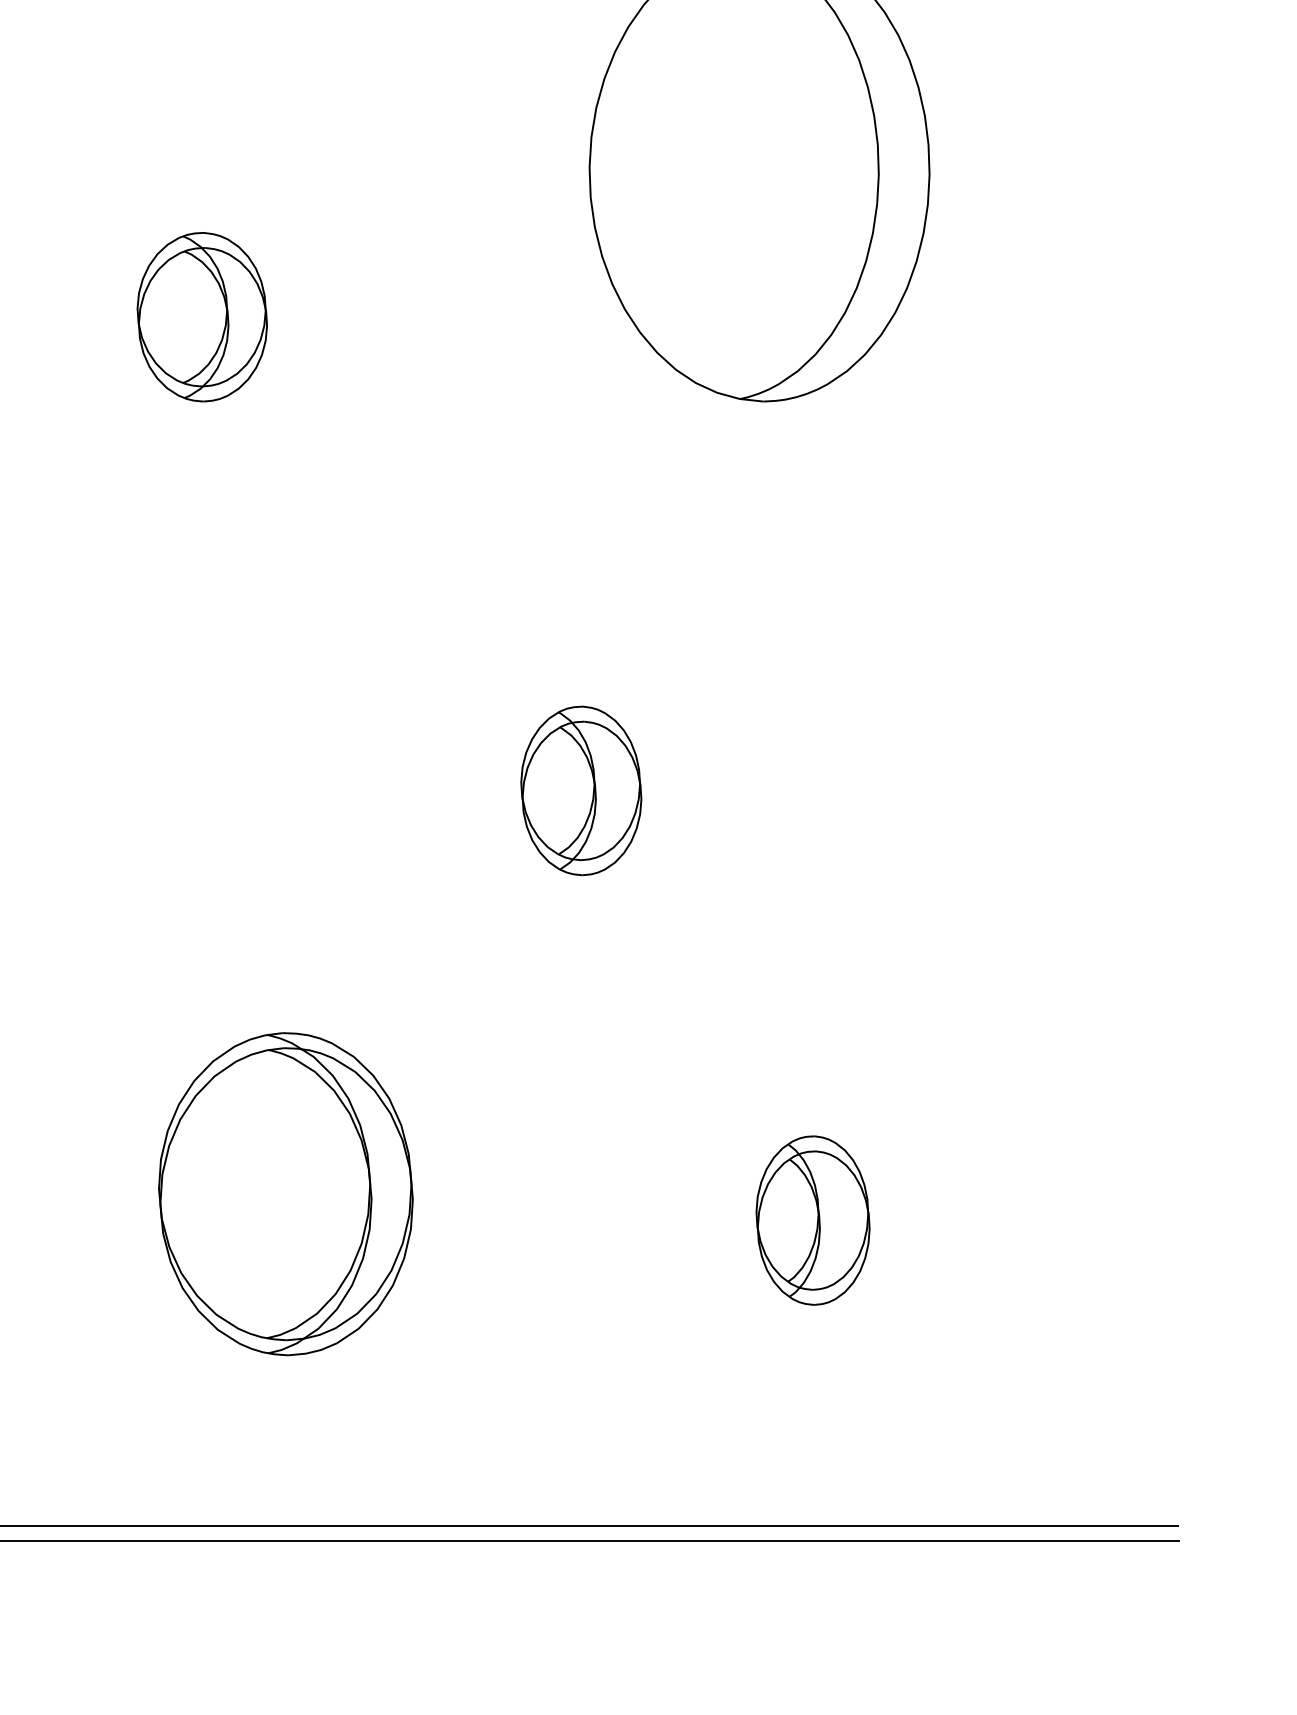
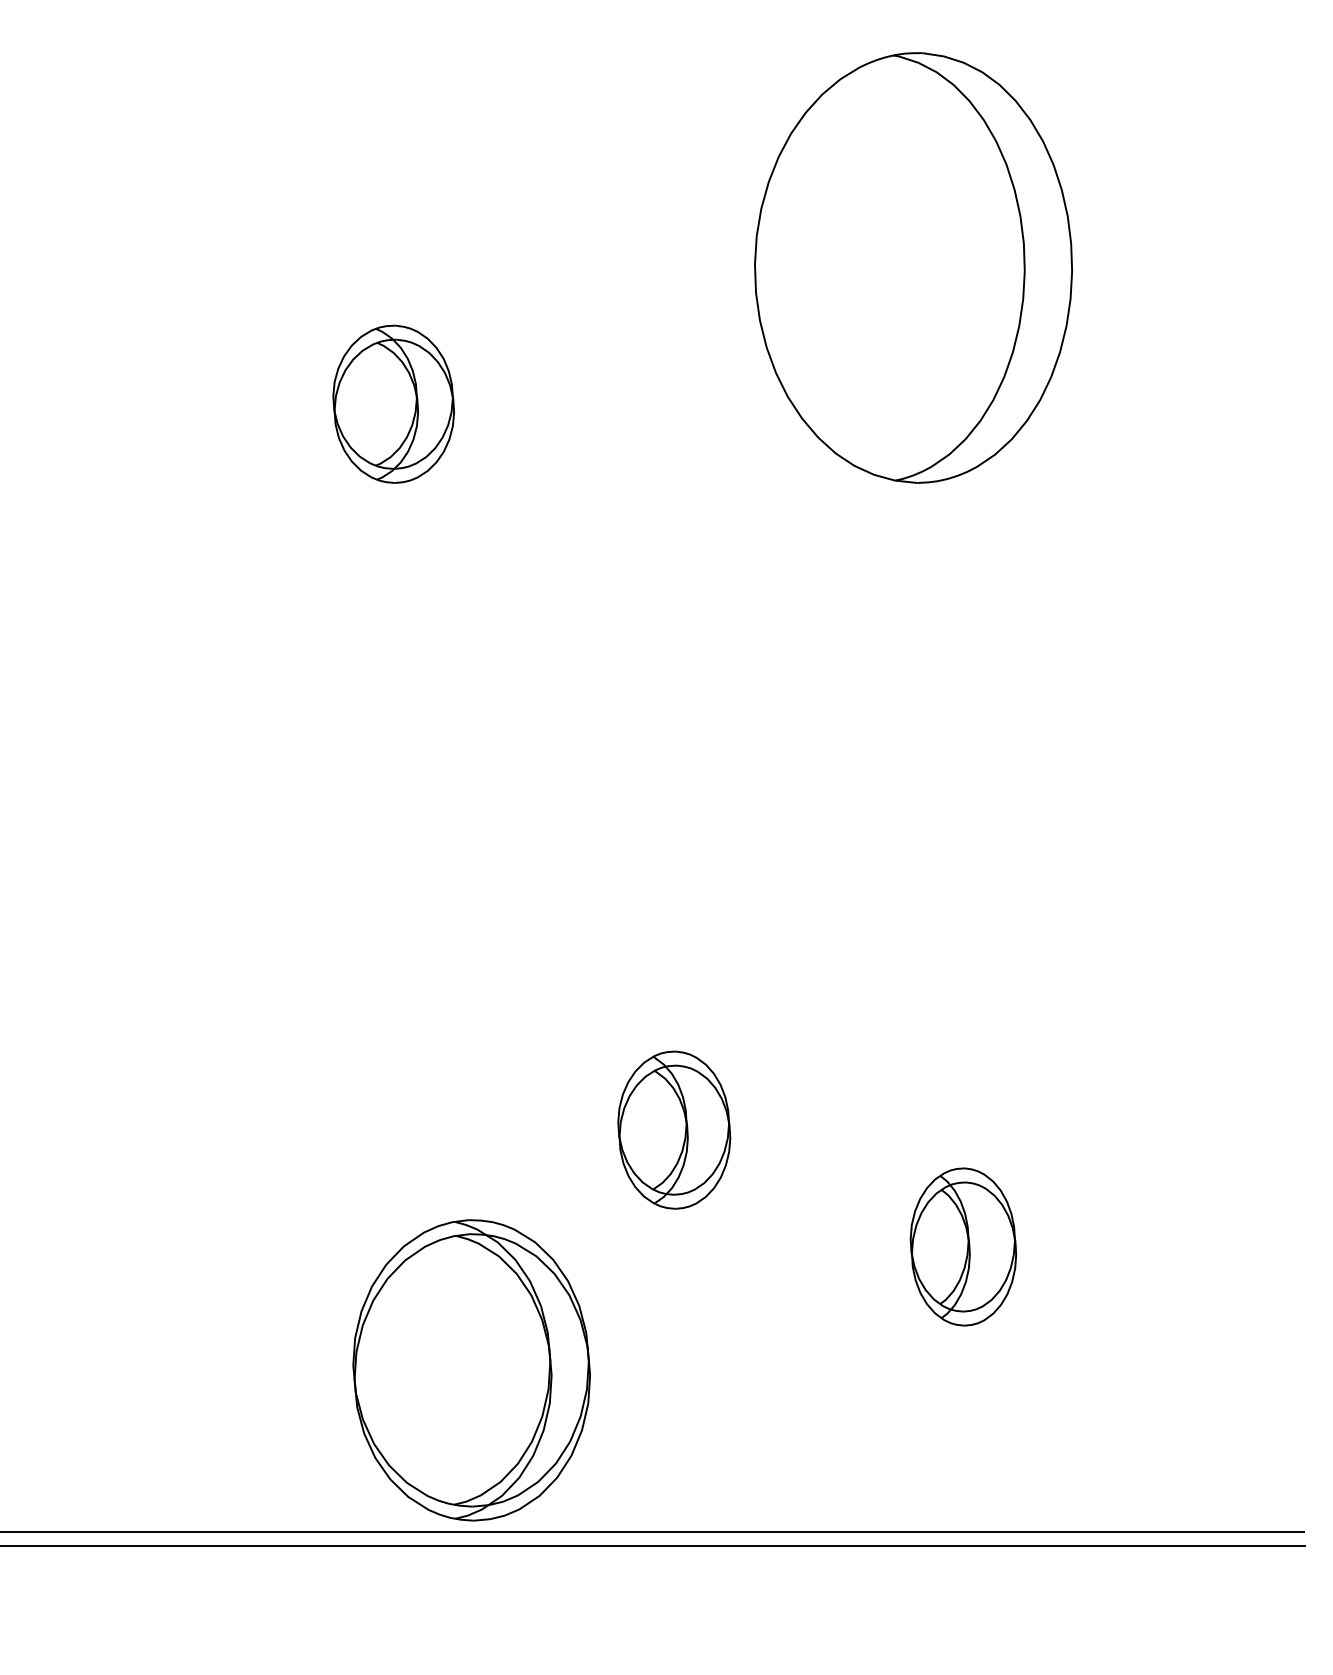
part: (581, 790) -> (674, 1129), moved
part: (285, 1194) -> (471, 1370), moved

